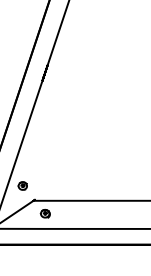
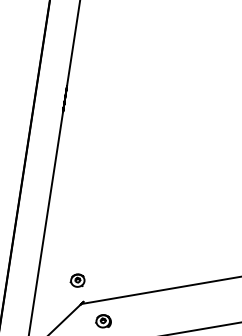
part: (22, 185) -> (77, 279), moved

